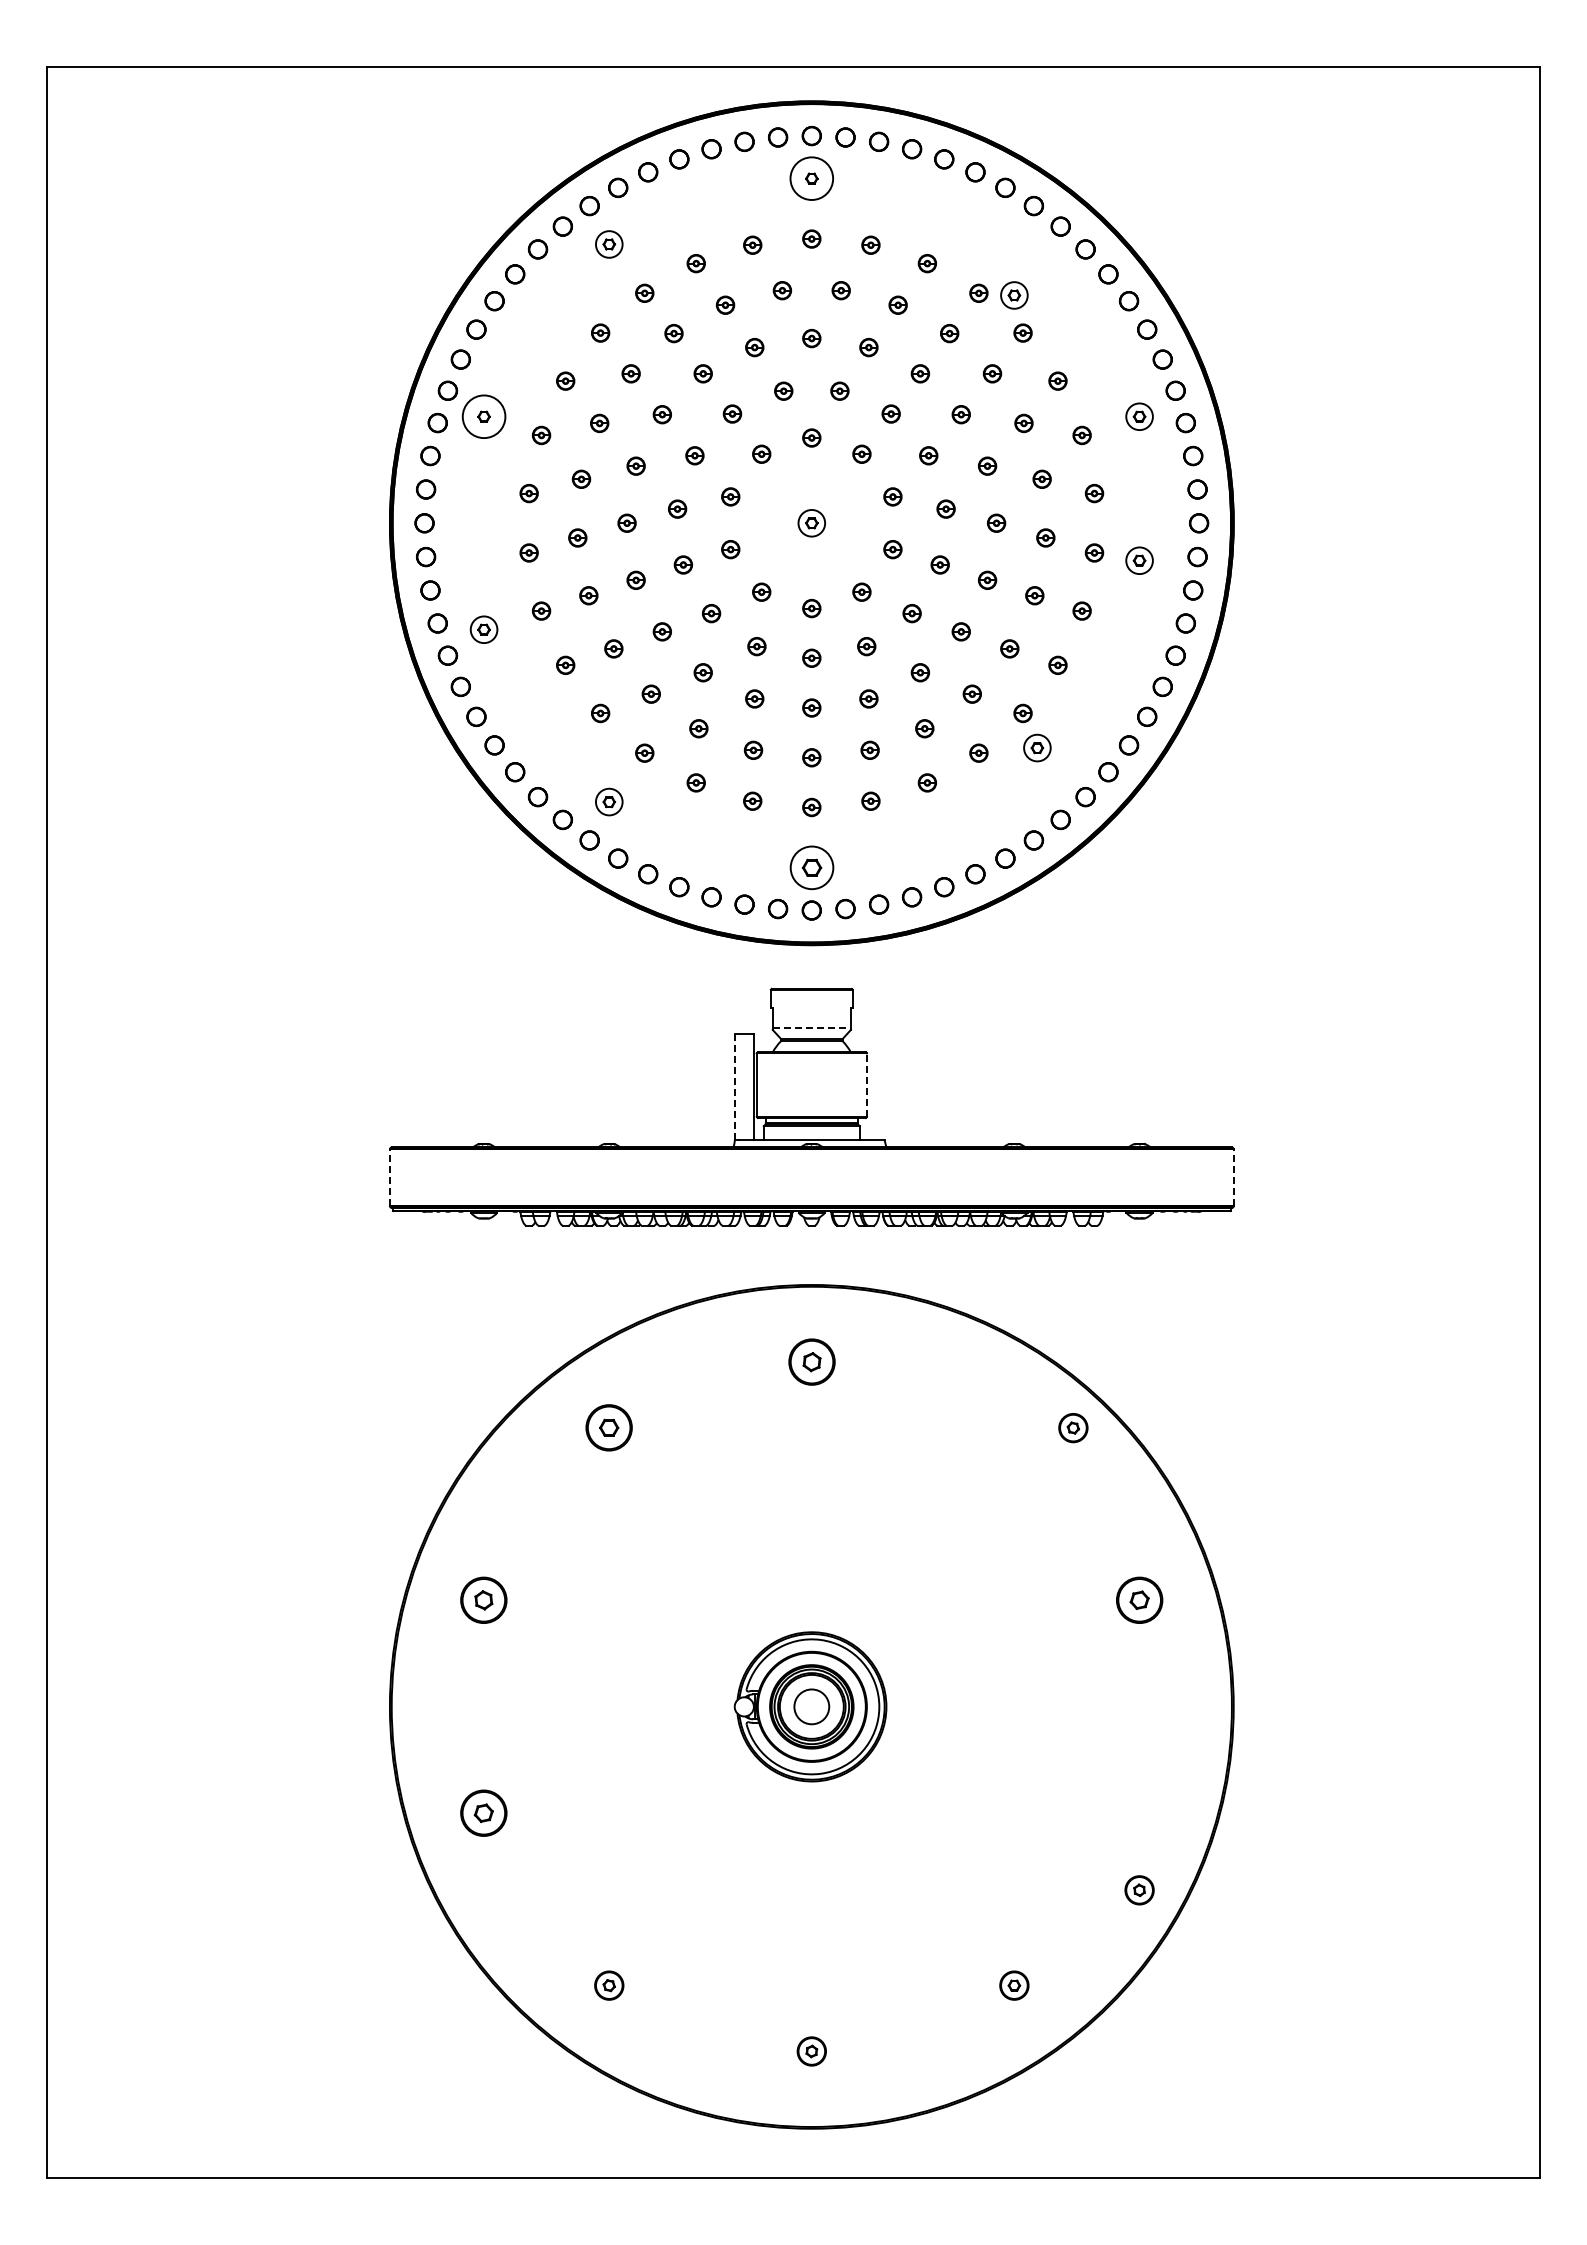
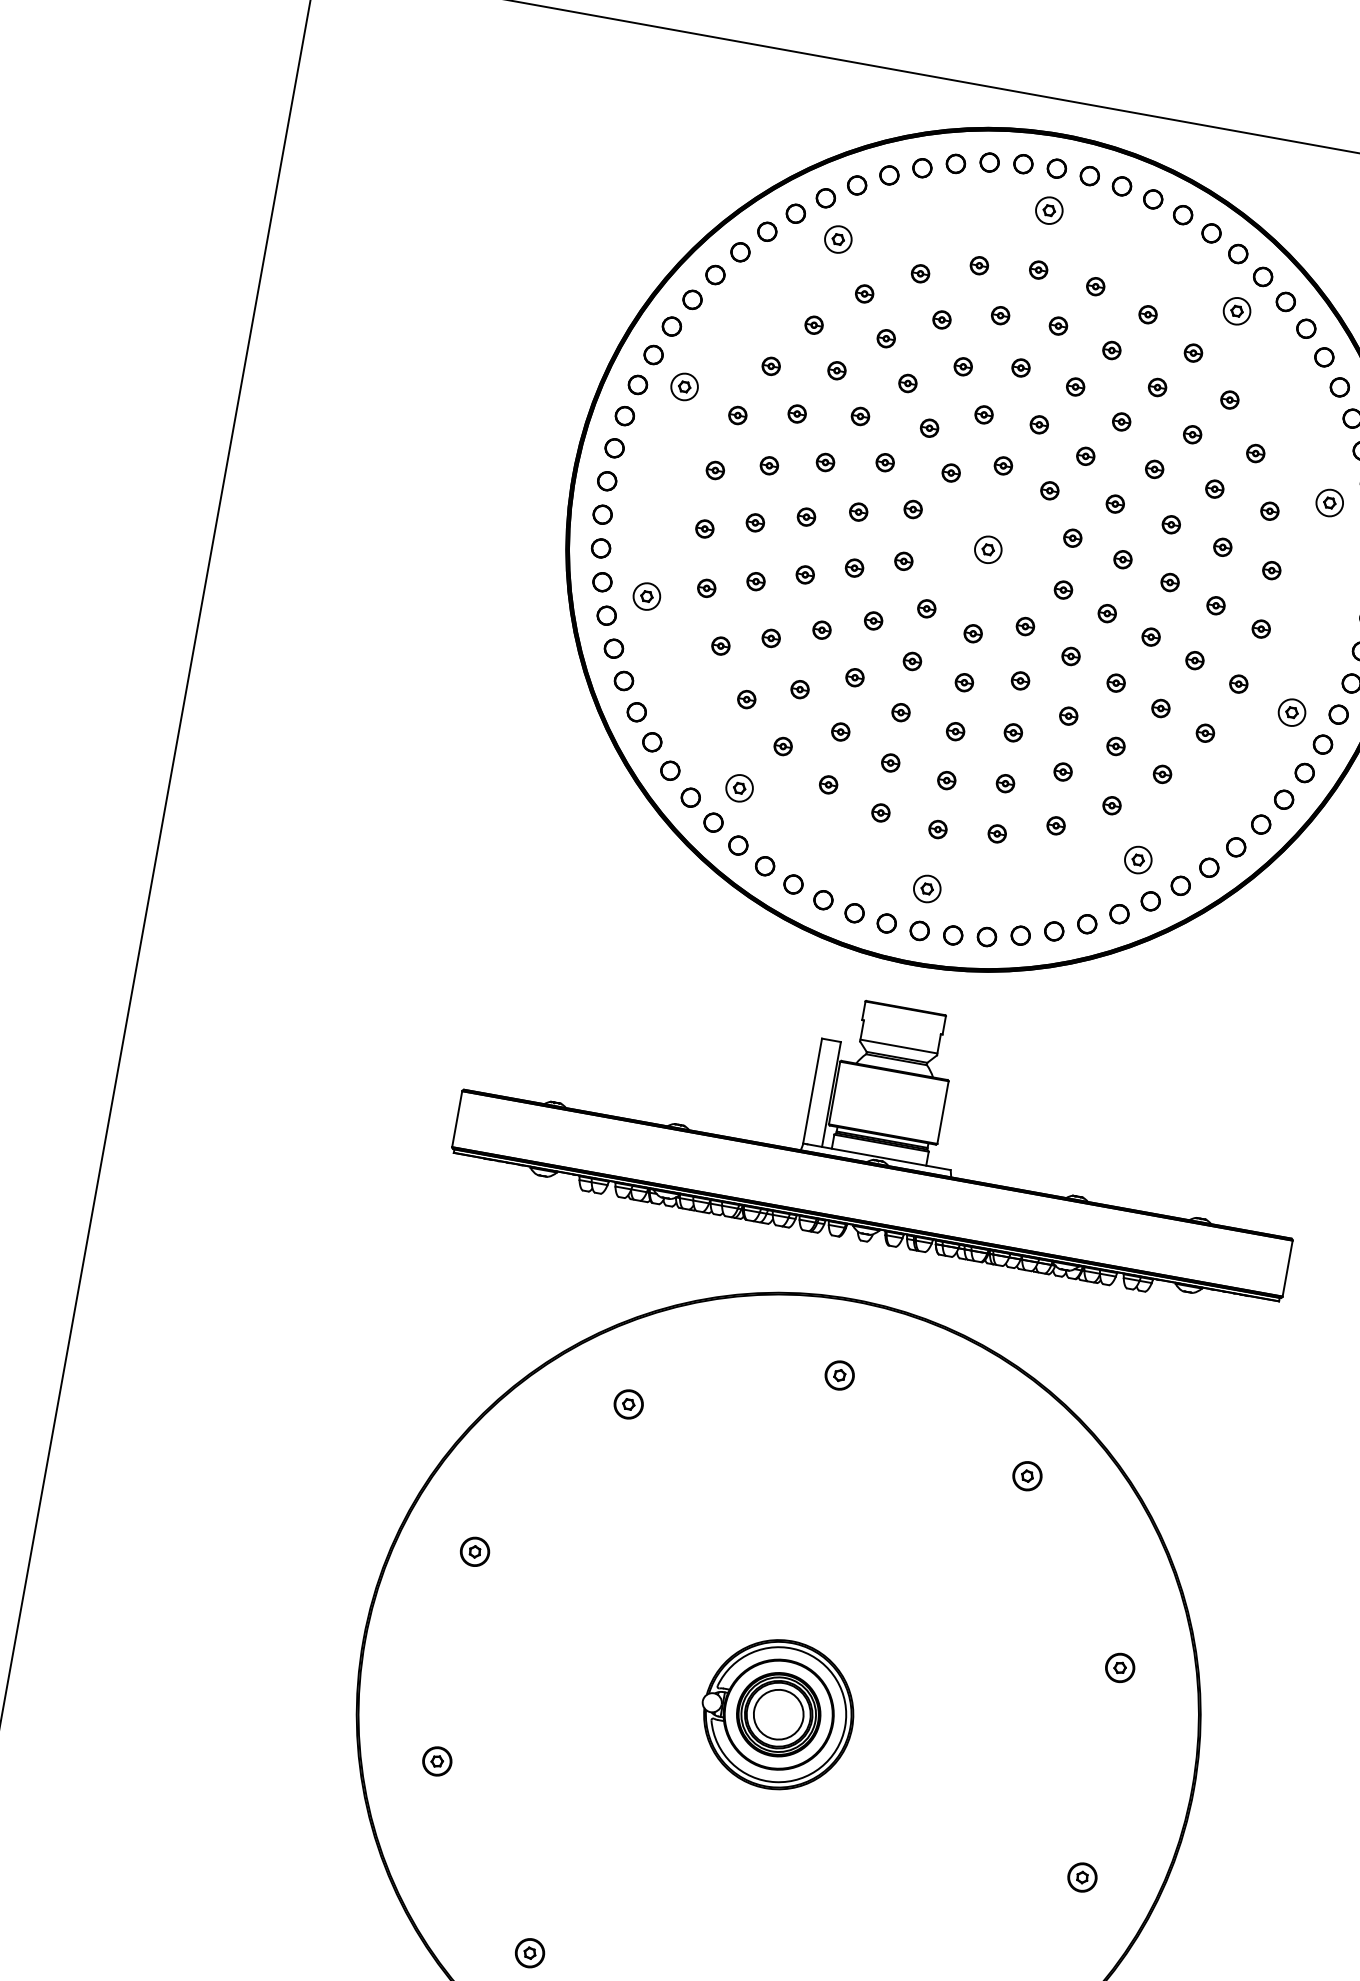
circle: (811, 178) -> (1049, 210), size x0.62
part: (1014, 295) -> (1237, 311), moved
circle: (483, 416) -> (684, 386), size x0.62
part: (1139, 560) -> (1292, 712), moved
part: (1037, 747) -> (1138, 859), moved
part: (811, 867) -> (927, 888), size x0.62
line: (812, 1027) -> (899, 1046), dashed -> solid
line: (866, 1085) -> (942, 1112), dashed -> solid
line: (734, 1087) -> (812, 1091), dashed -> solid
line: (389, 1177) -> (456, 1118), dashed -> solid
line: (1233, 1177) -> (1287, 1268), dashed -> solid
part: (811, 1362) -> (839, 1375), size x0.62
part: (609, 1428) -> (628, 1404), size x0.62
part: (1073, 1428) -> (1027, 1476), moved
part: (484, 1600) -> (475, 1552), size x0.62
part: (1139, 1600) -> (1120, 1668), size x0.62
circle: (811, 1706) -> (778, 1714), size x1.43
part: (484, 1813) -> (437, 1761), size x0.62
part: (1139, 1890) -> (1082, 1877), moved

